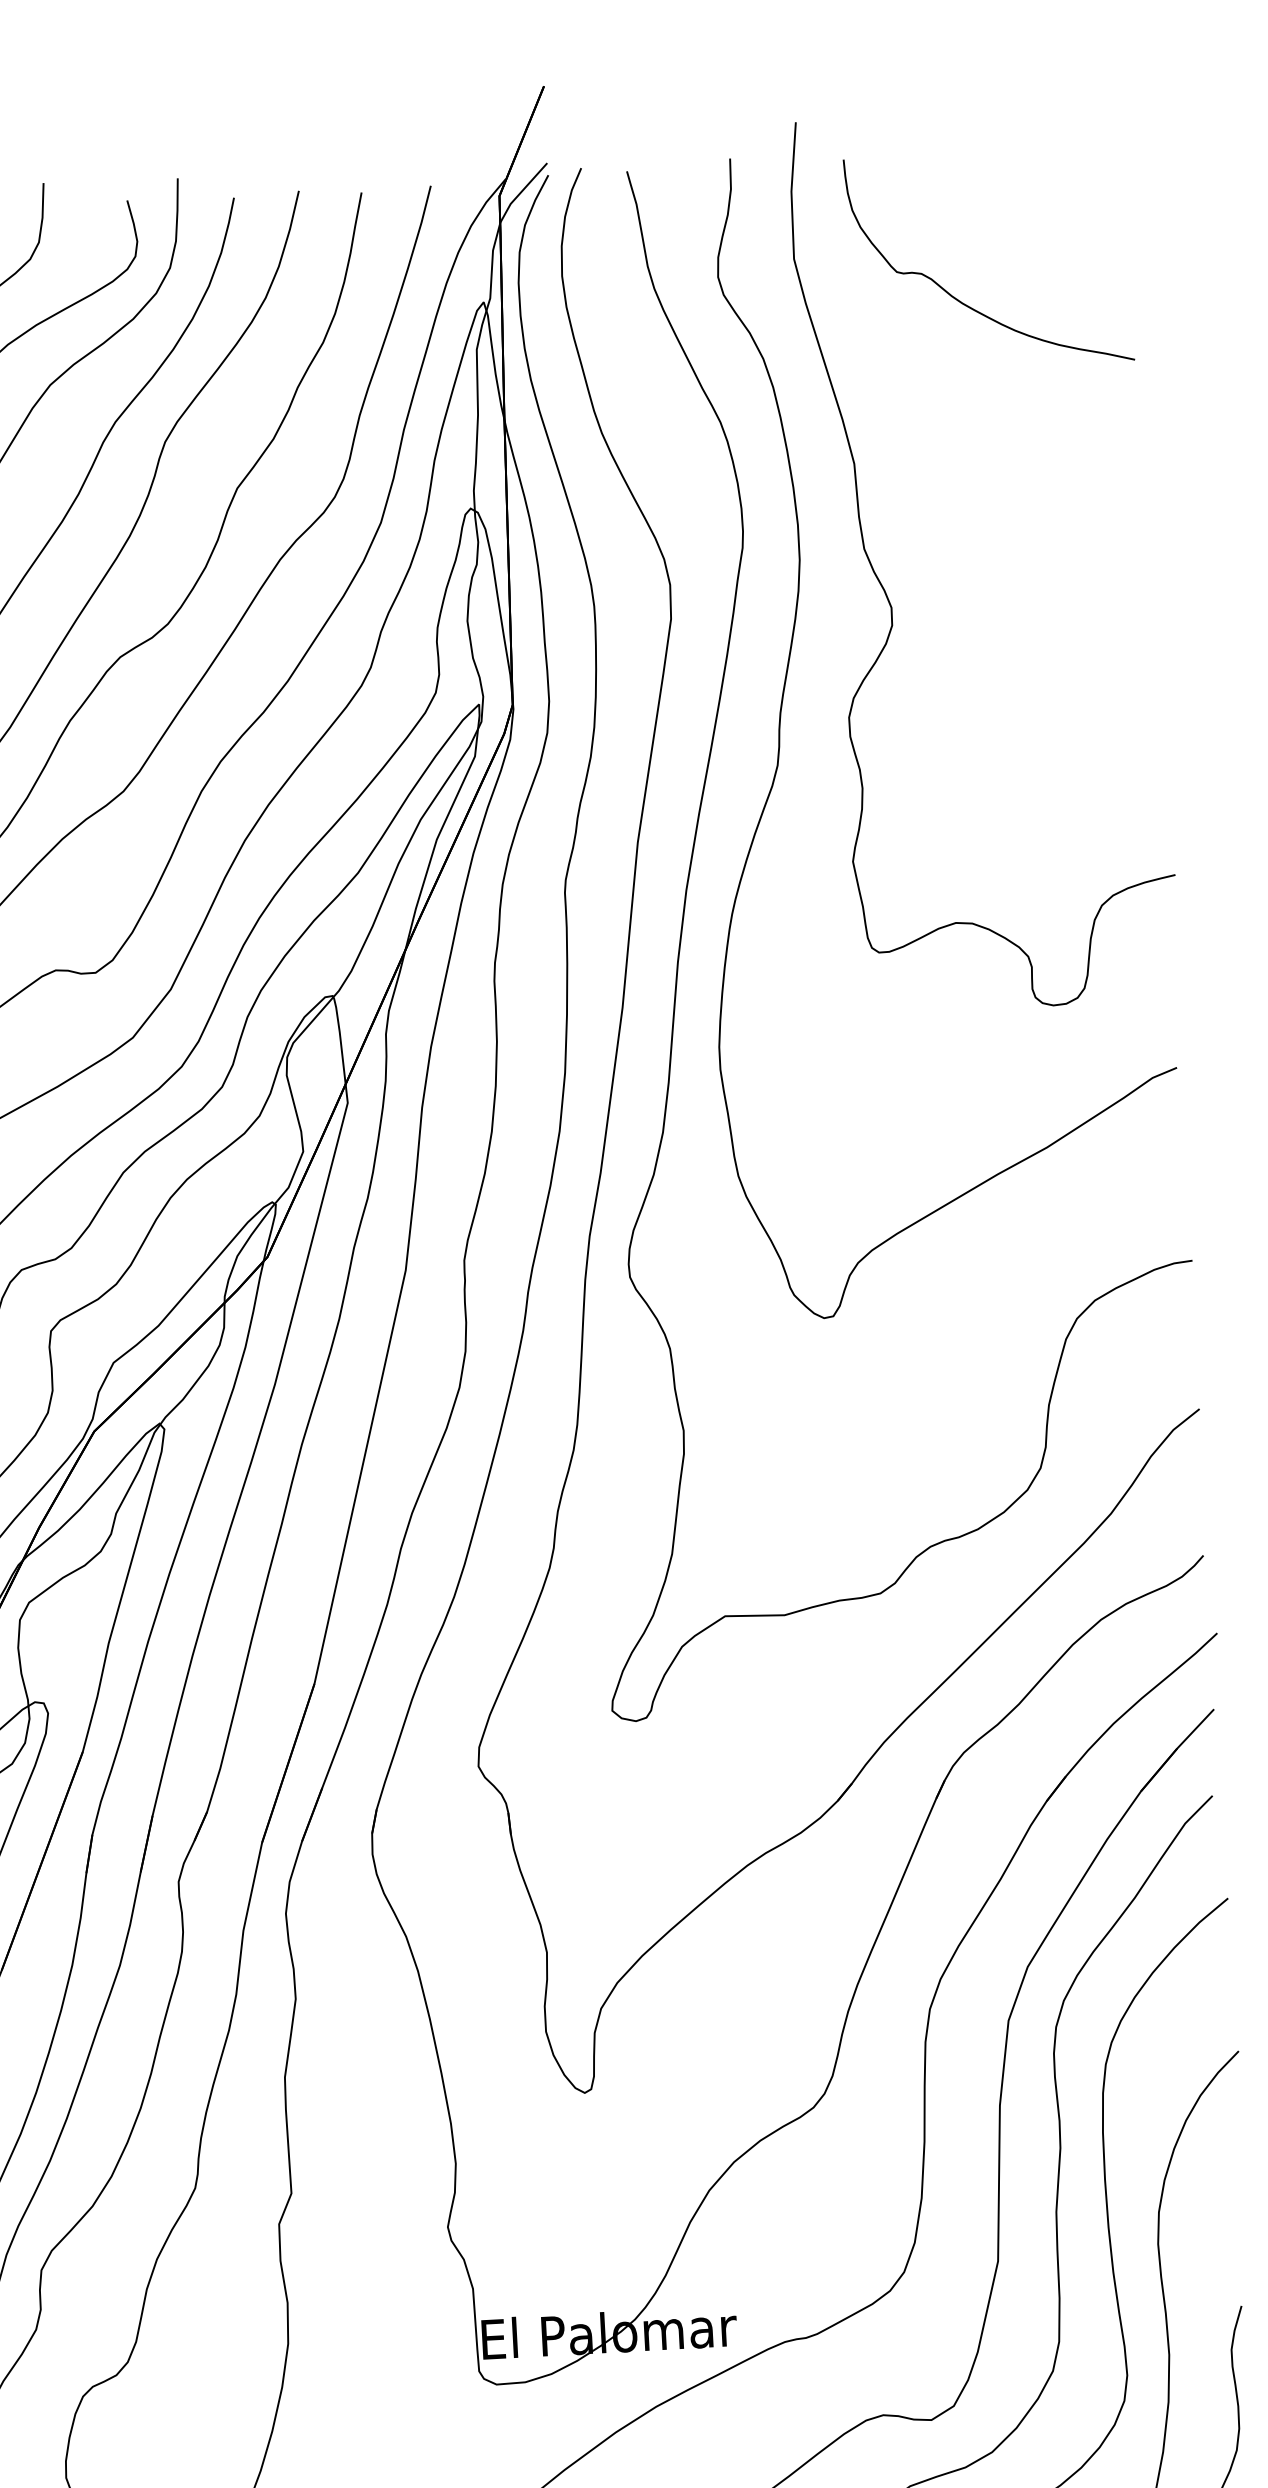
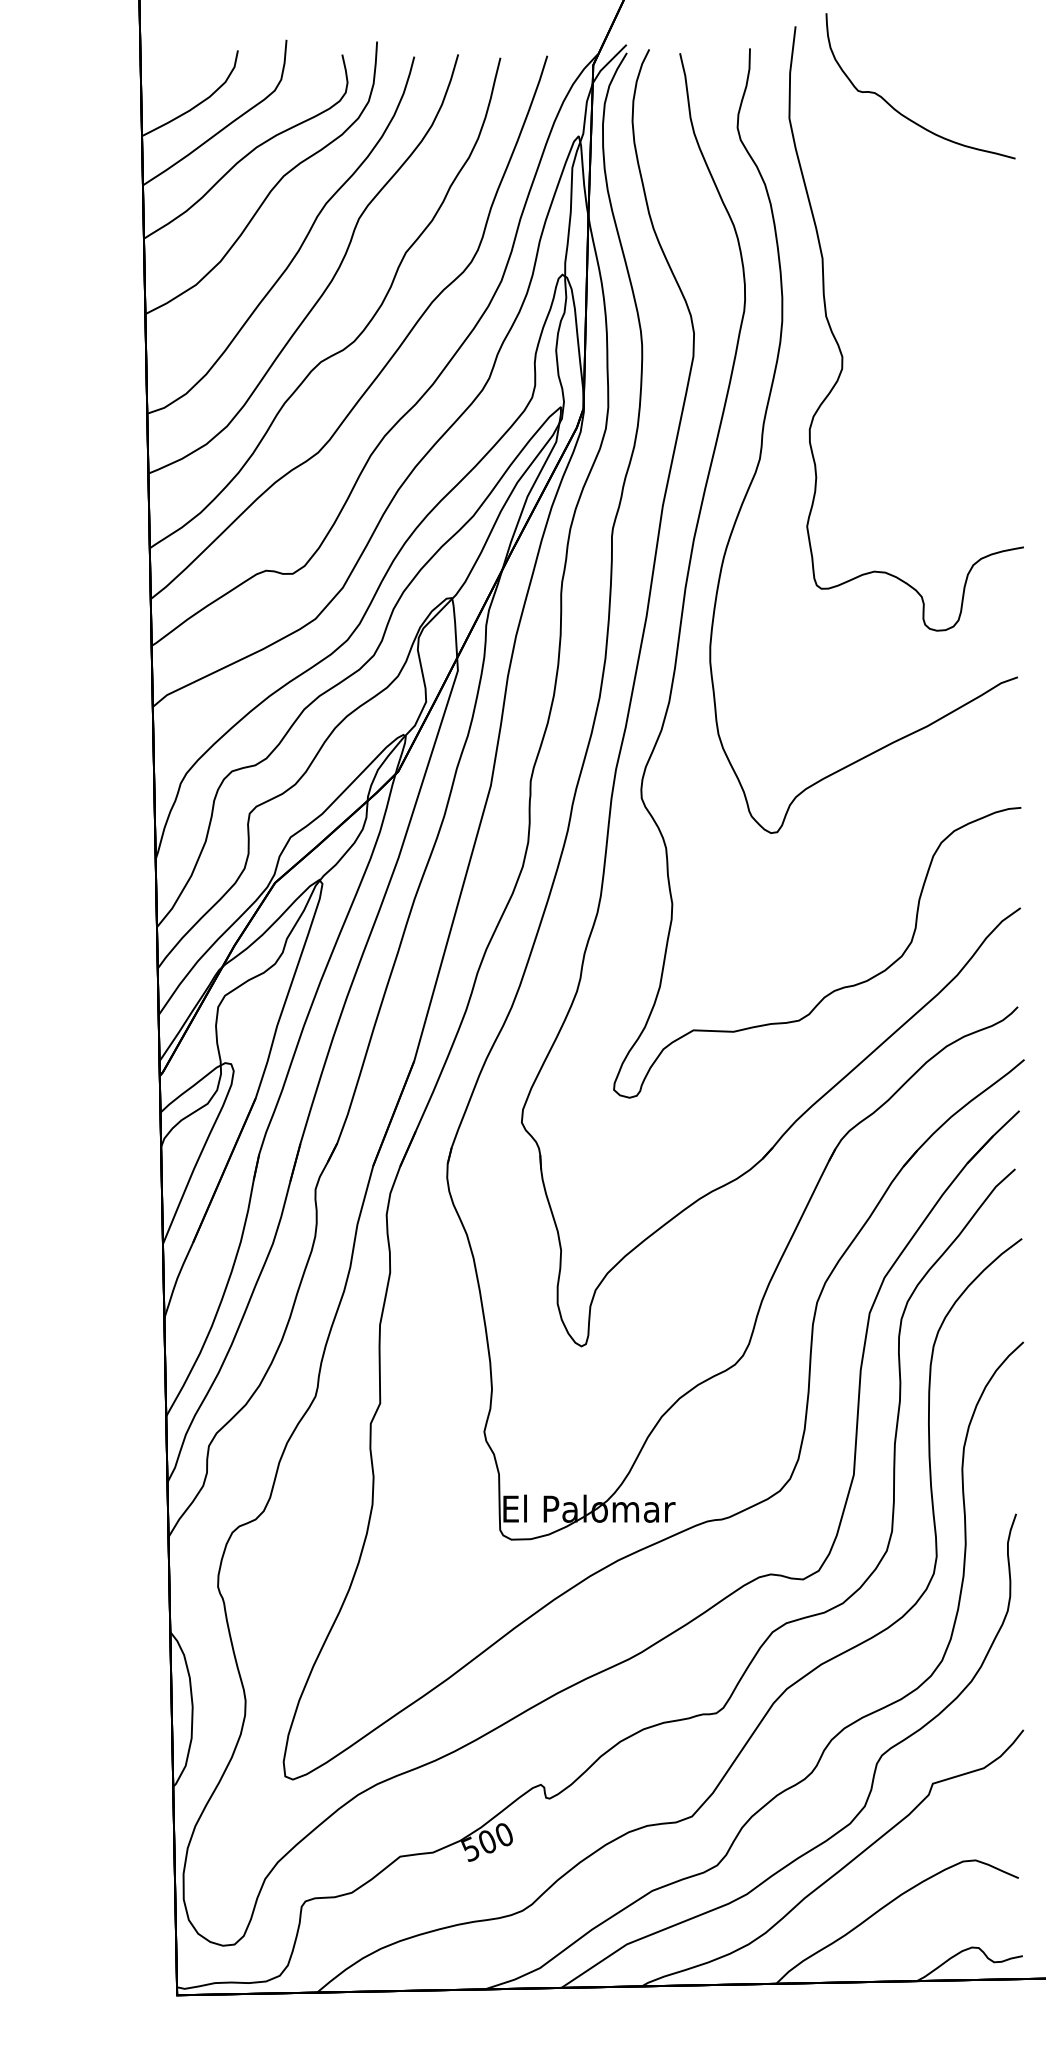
curve: (959, 299) -> (899, 111), moved

